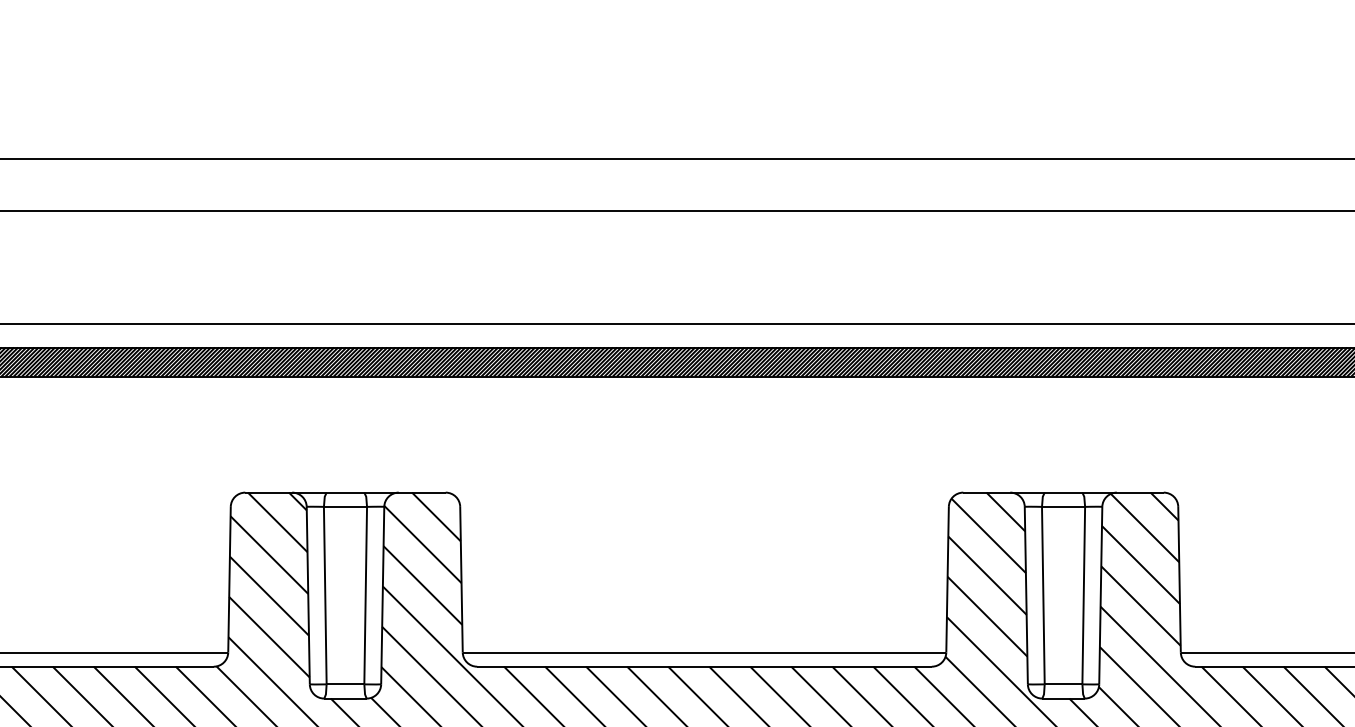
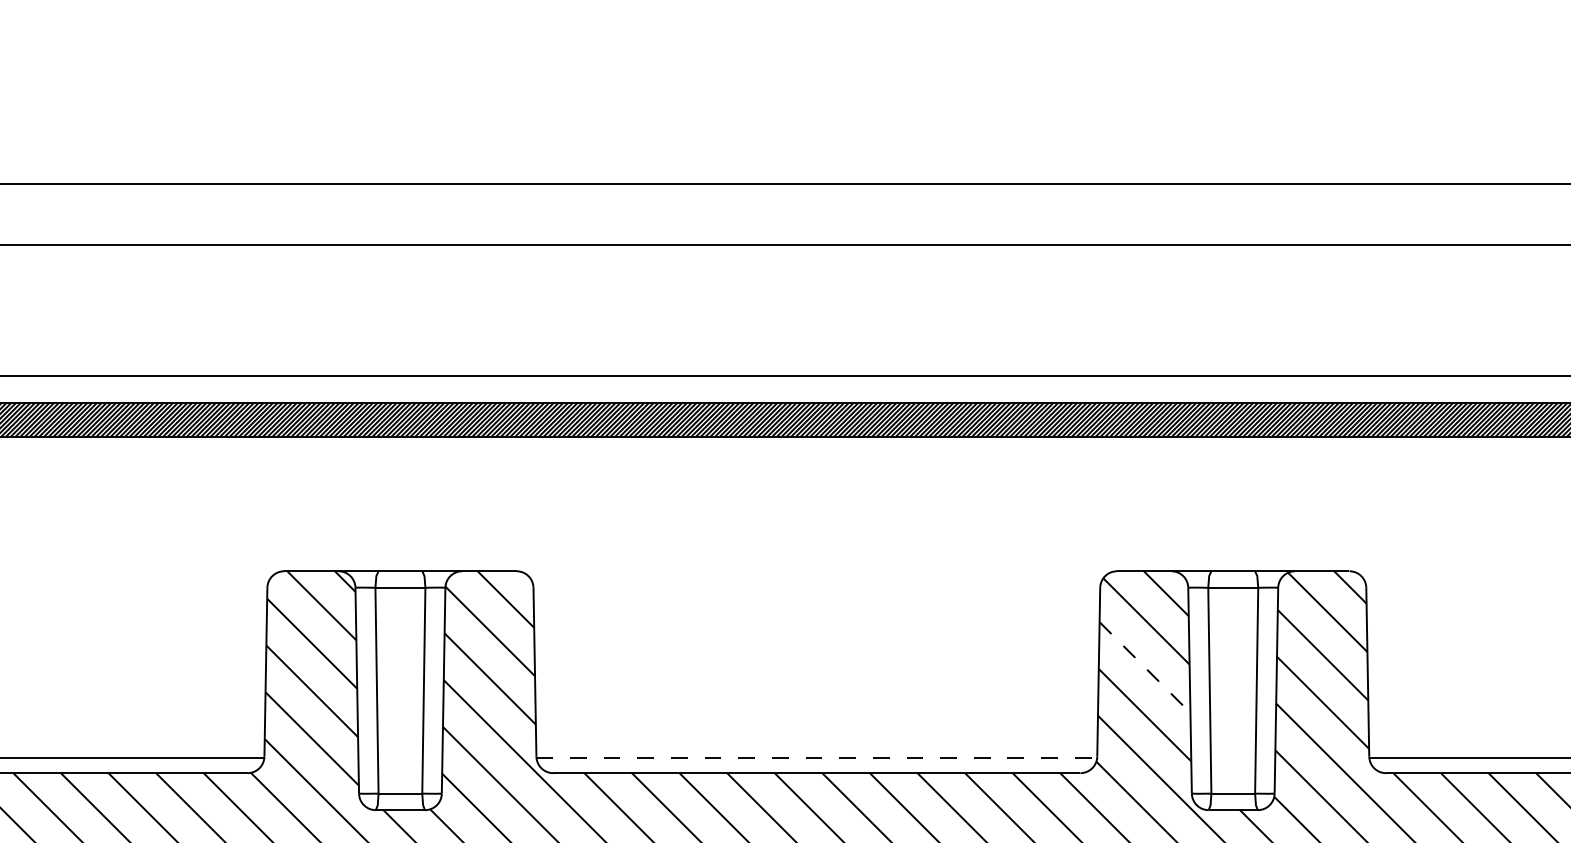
line: (987, 575) -> (1145, 667), solid -> dashed
line: (705, 653) -> (817, 757), solid -> dashed

